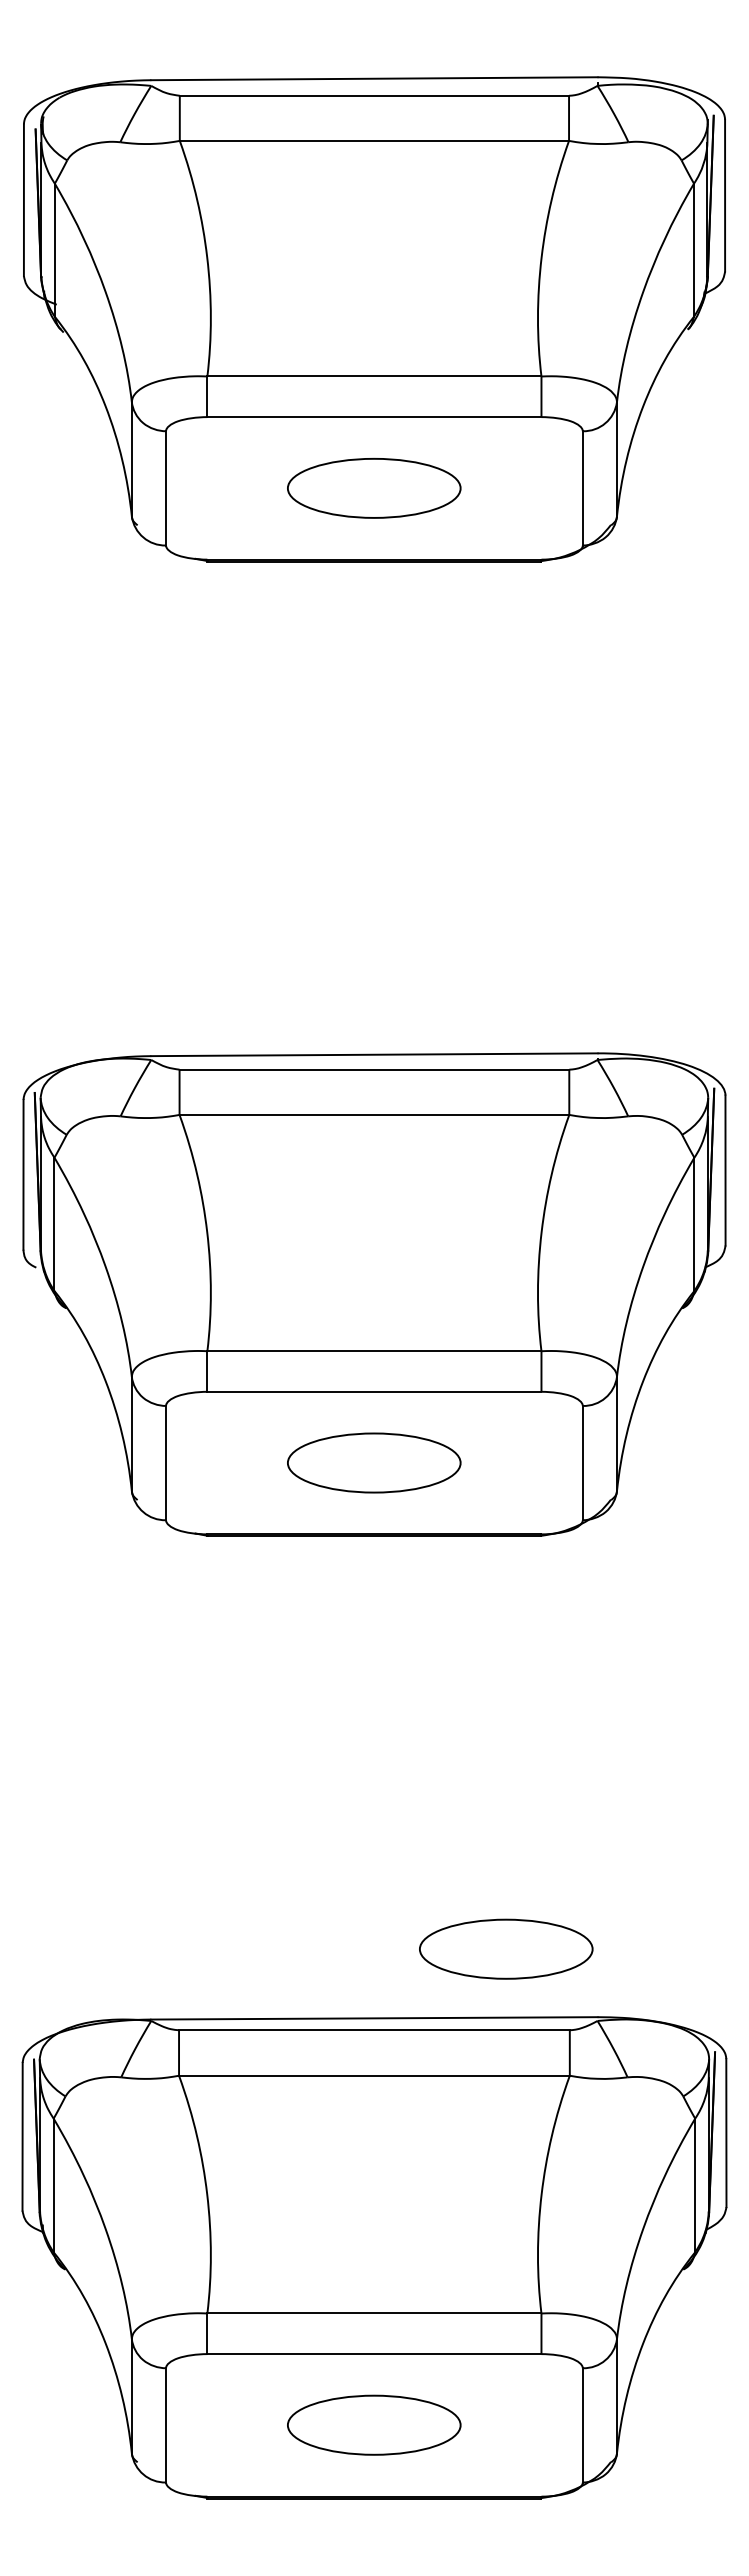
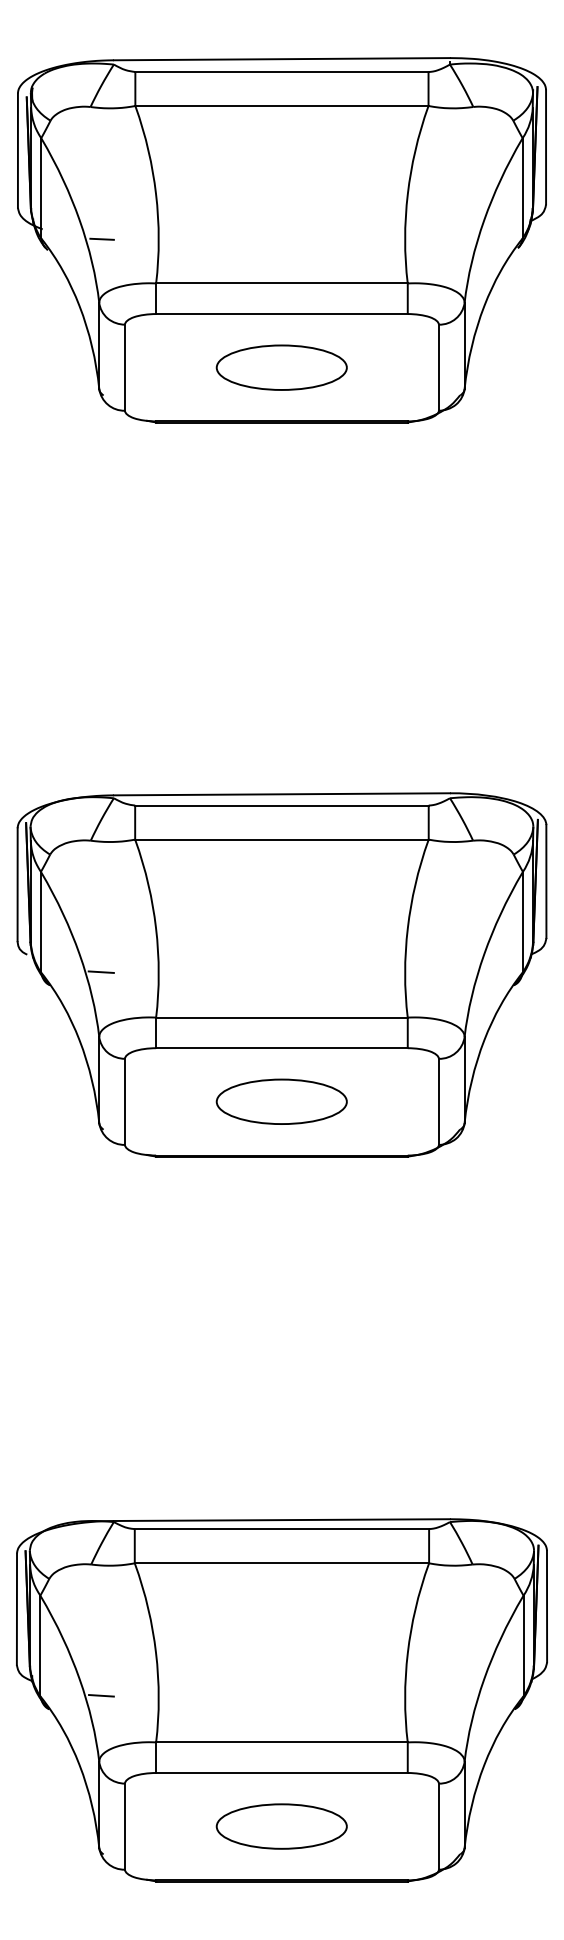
line: (135, 317) -> (101, 239), added
line: (134, 1290) -> (101, 971), added
part: (506, 1948) -> (381, 1467), removed
line: (134, 2251) -> (101, 1695), added

